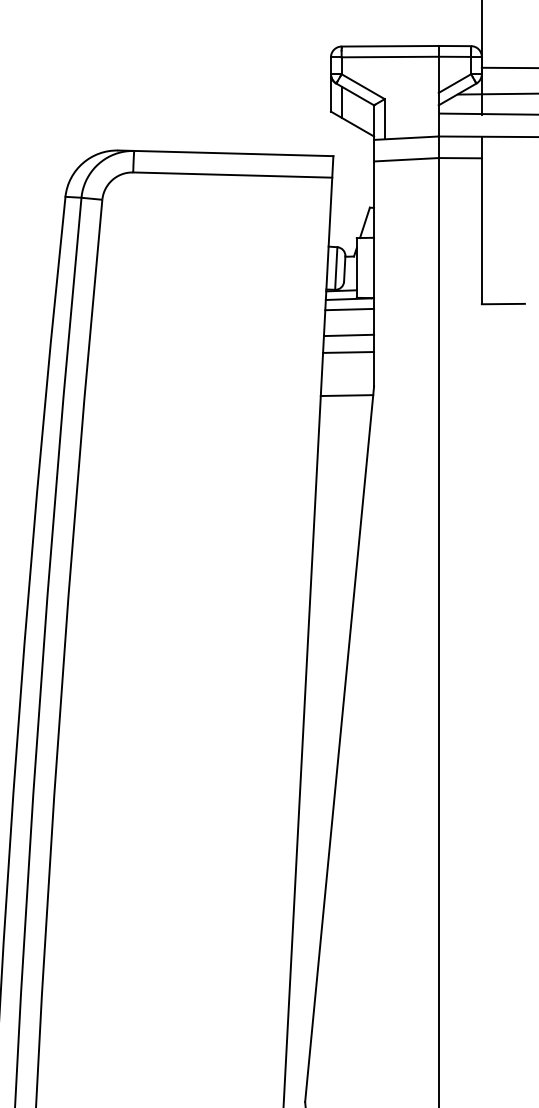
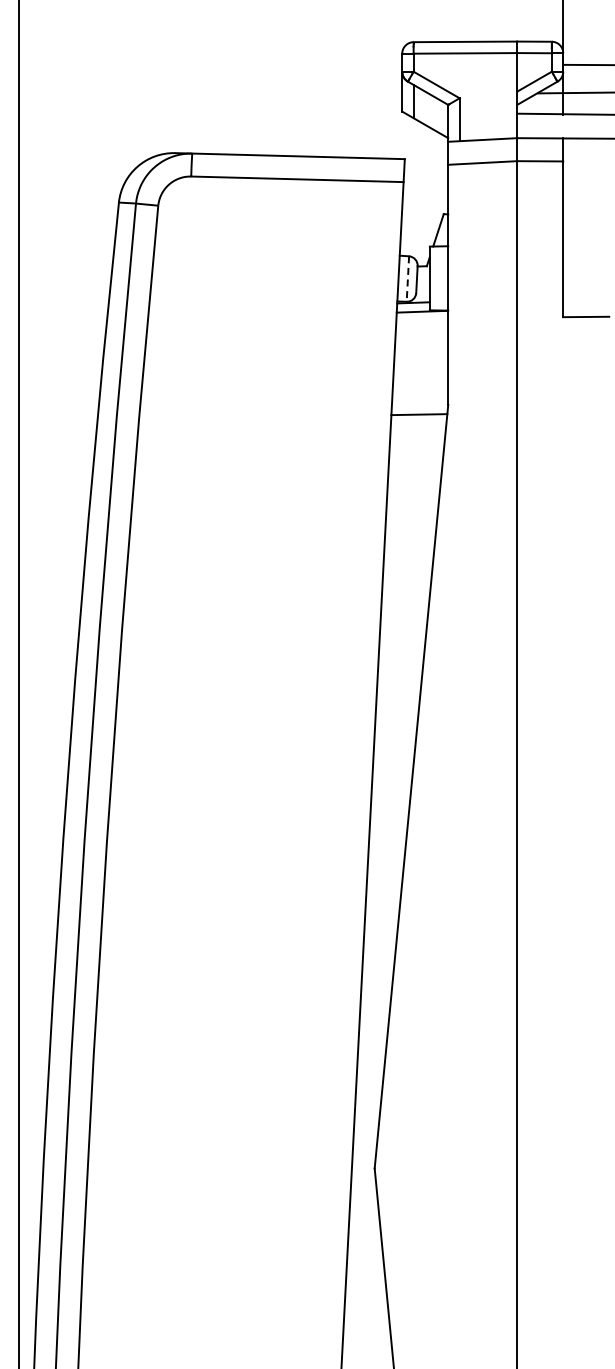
line: (335, 268) -> (407, 279), solid -> dashed
line: (349, 309) -> (422, 322), removed
line: (349, 335) -> (421, 350), removed
line: (348, 352) -> (420, 368), removed

